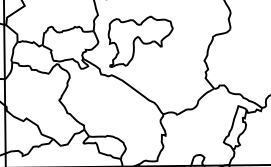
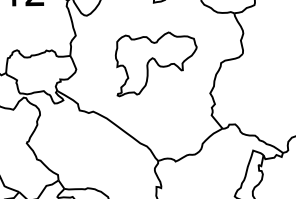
part: (140, 41) -> (155, 63), moved

